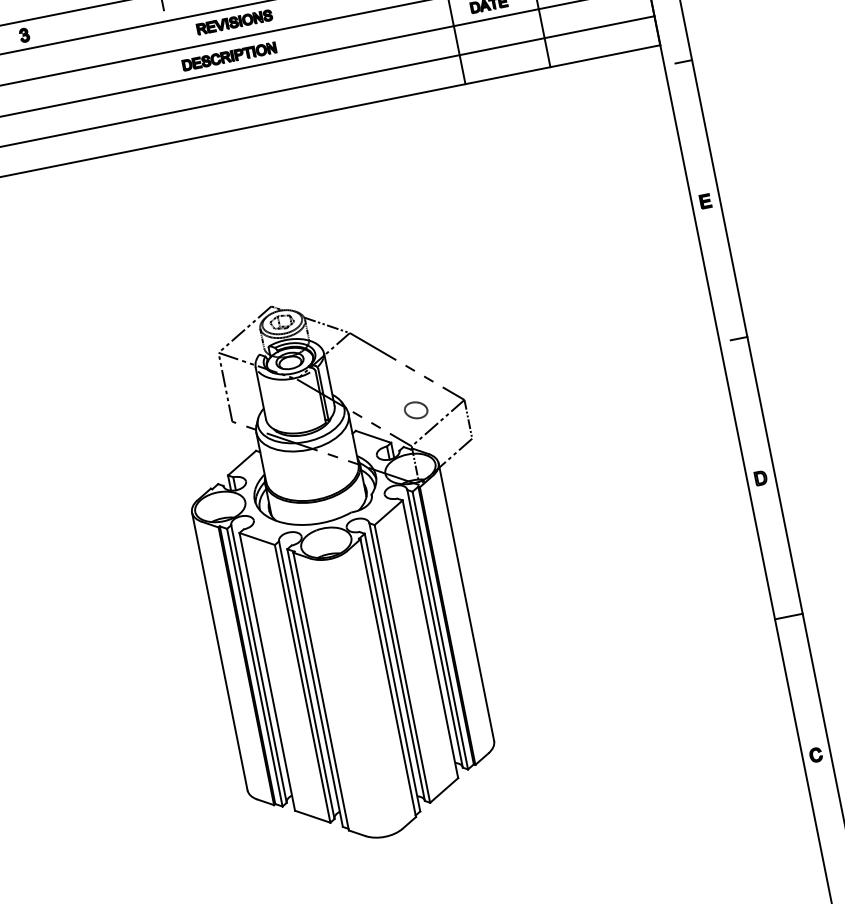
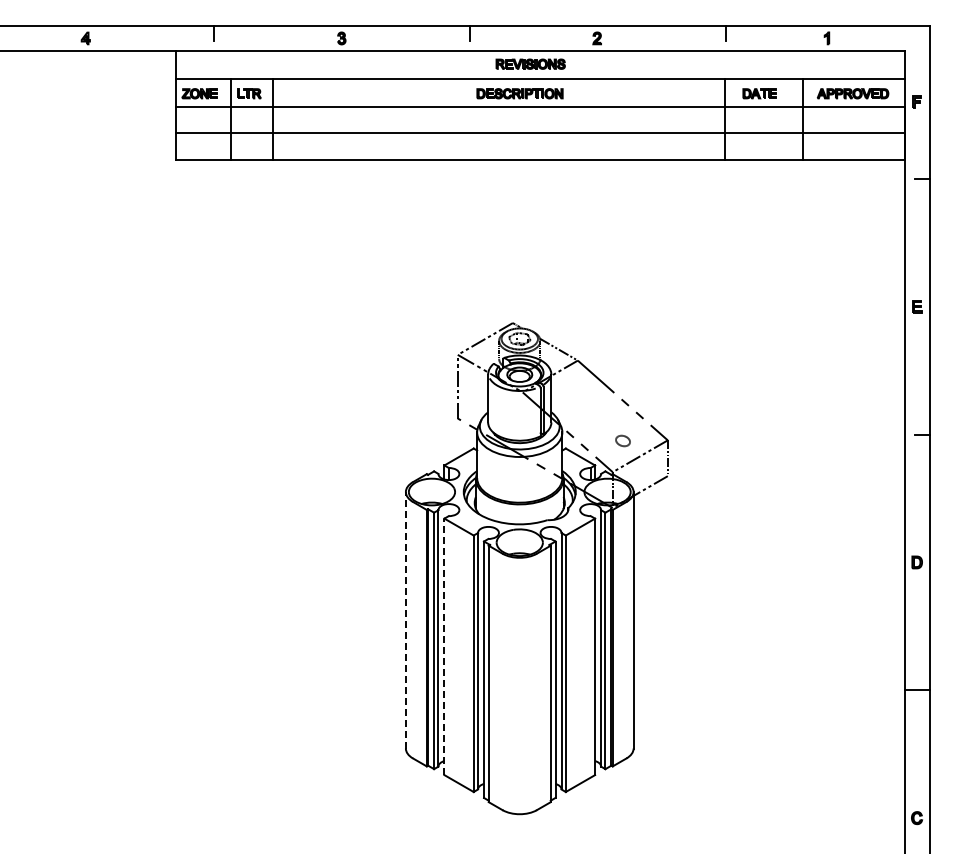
part: (415, 409) -> (622, 440), size x0.7
line: (219, 650) -> (405, 619), solid -> dashed
line: (267, 671) -> (444, 646), solid -> dashed

